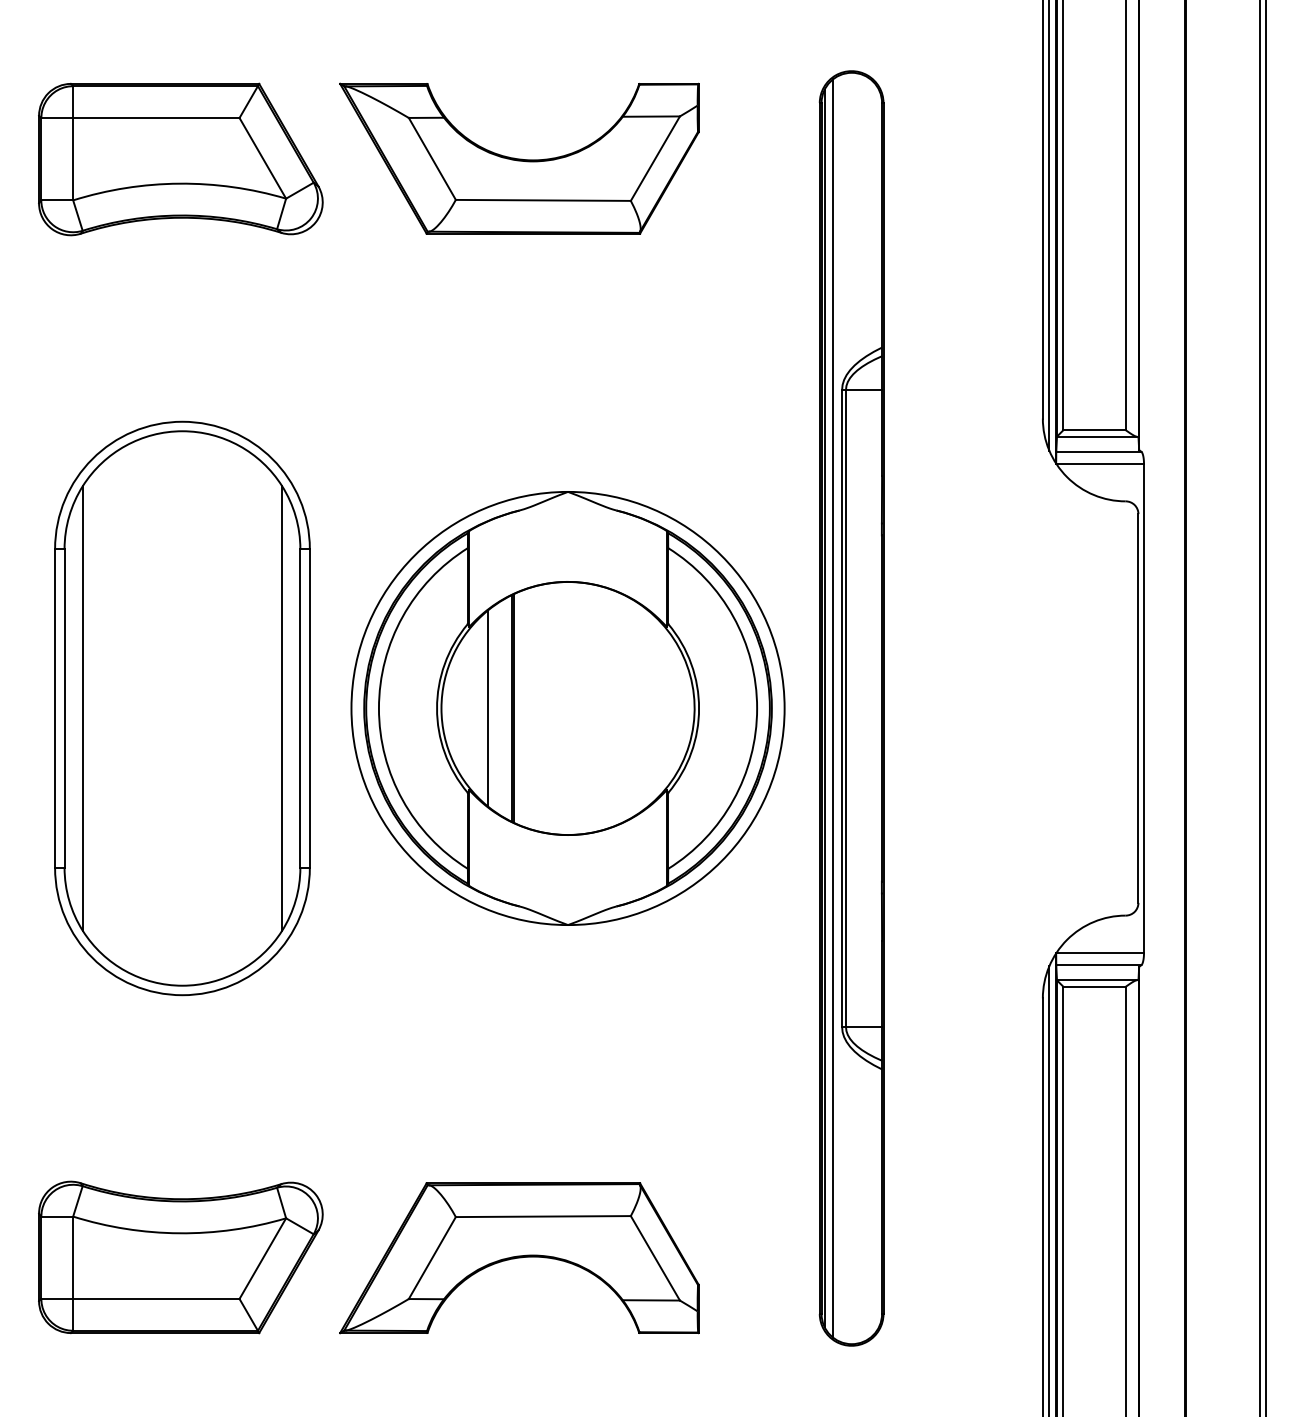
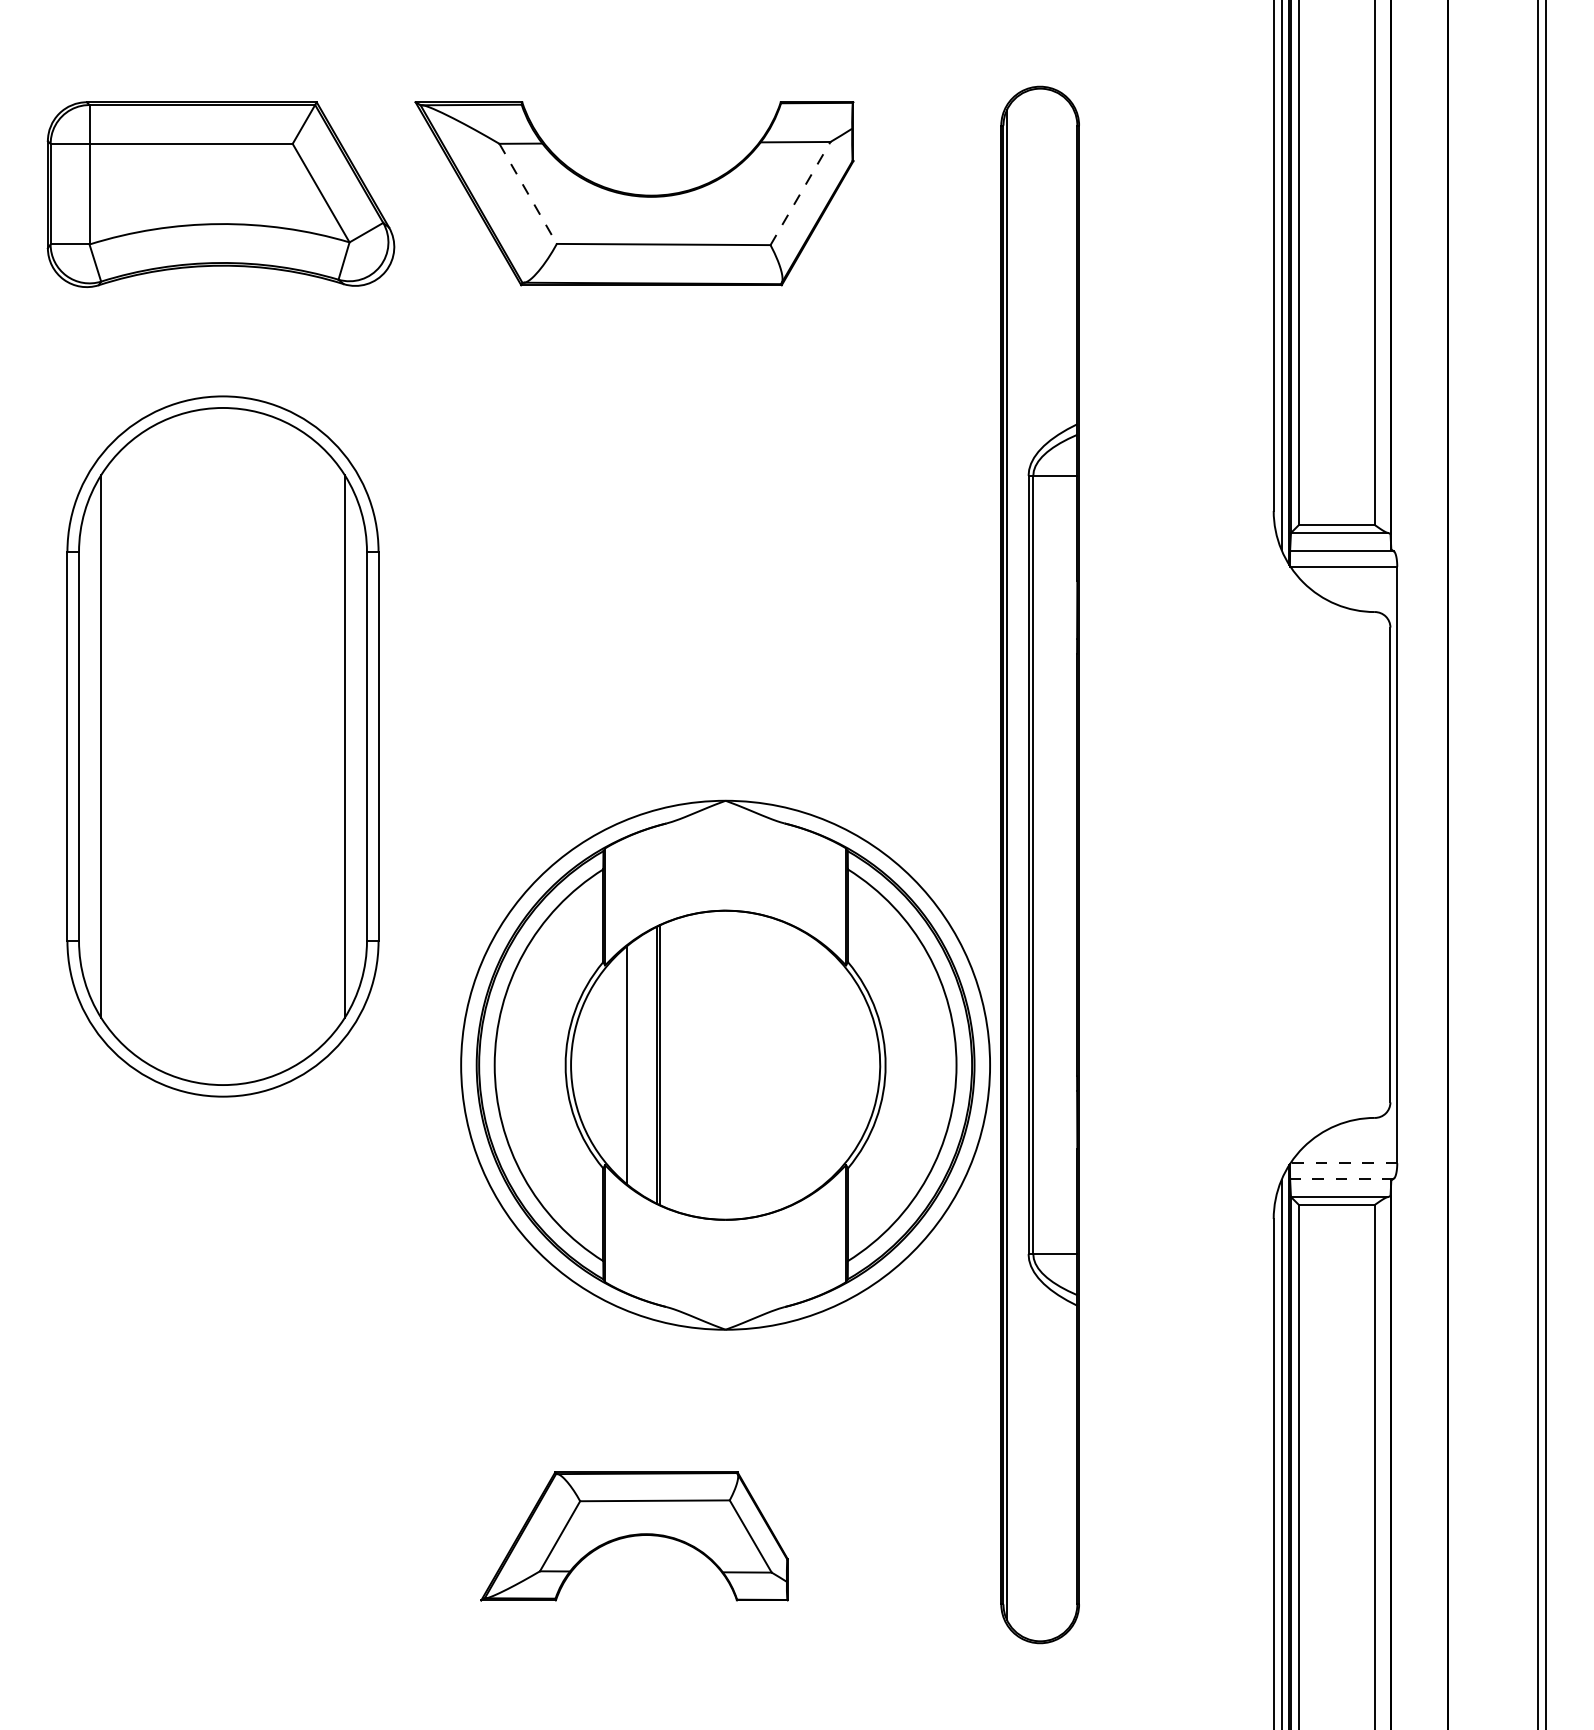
line: (655, 158) -> (800, 193), solid -> dashed
line: (432, 159) -> (528, 194), solid -> dashed
part: (182, 708) -> (223, 746), moved
part: (567, 708) -> (724, 1065), moved
line: (833, 708) -> (1018, 865), removed
line: (1100, 952) -> (1344, 1162), solid -> dashed
line: (1098, 965) -> (1341, 1178), solid -> dashed
part: (180, 1257) -> (220, 1535), removed
part: (519, 1258) -> (634, 1536), size x0.7

